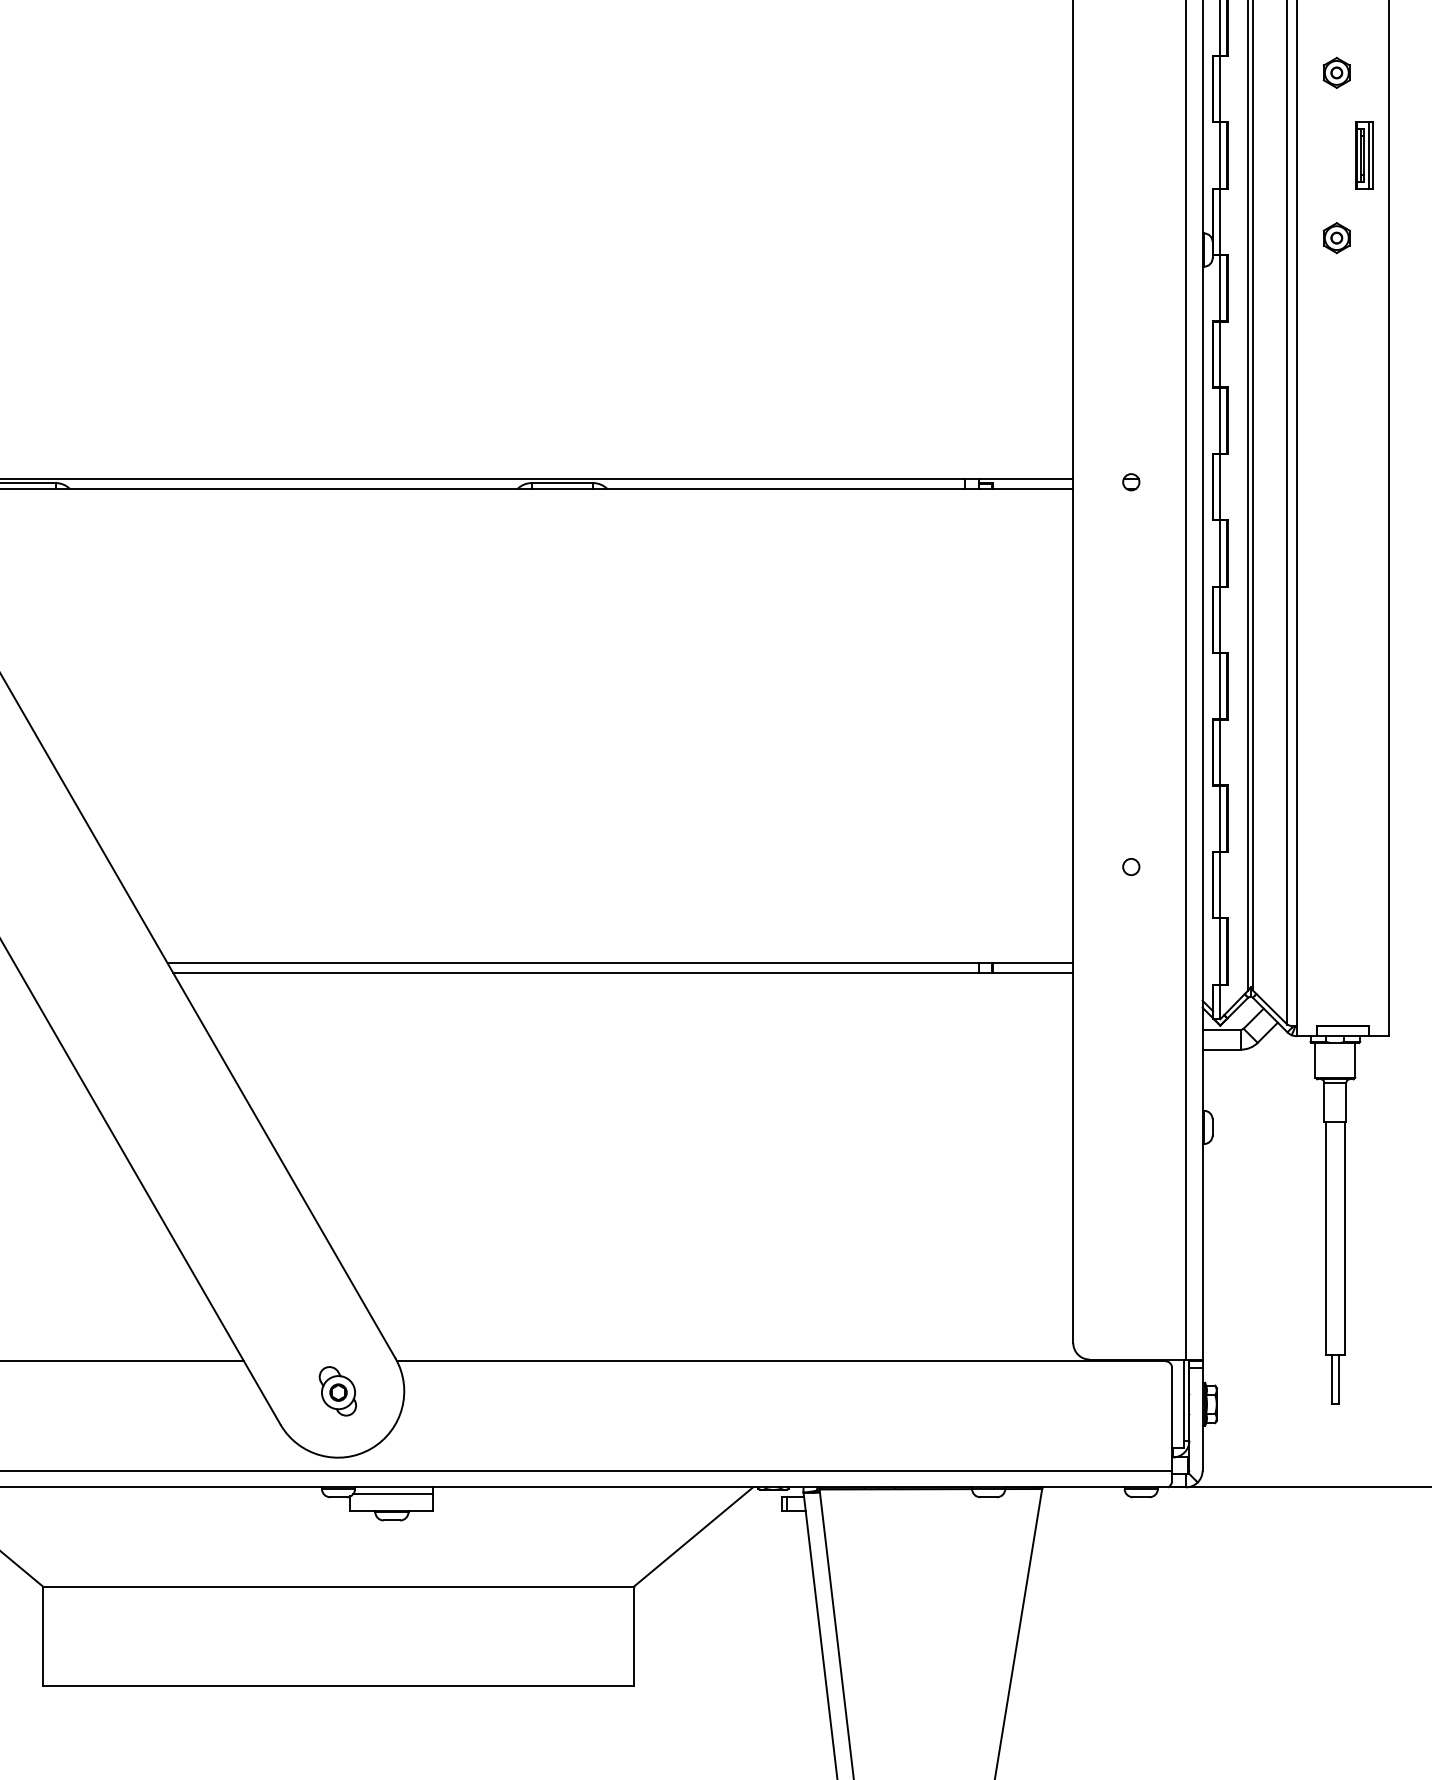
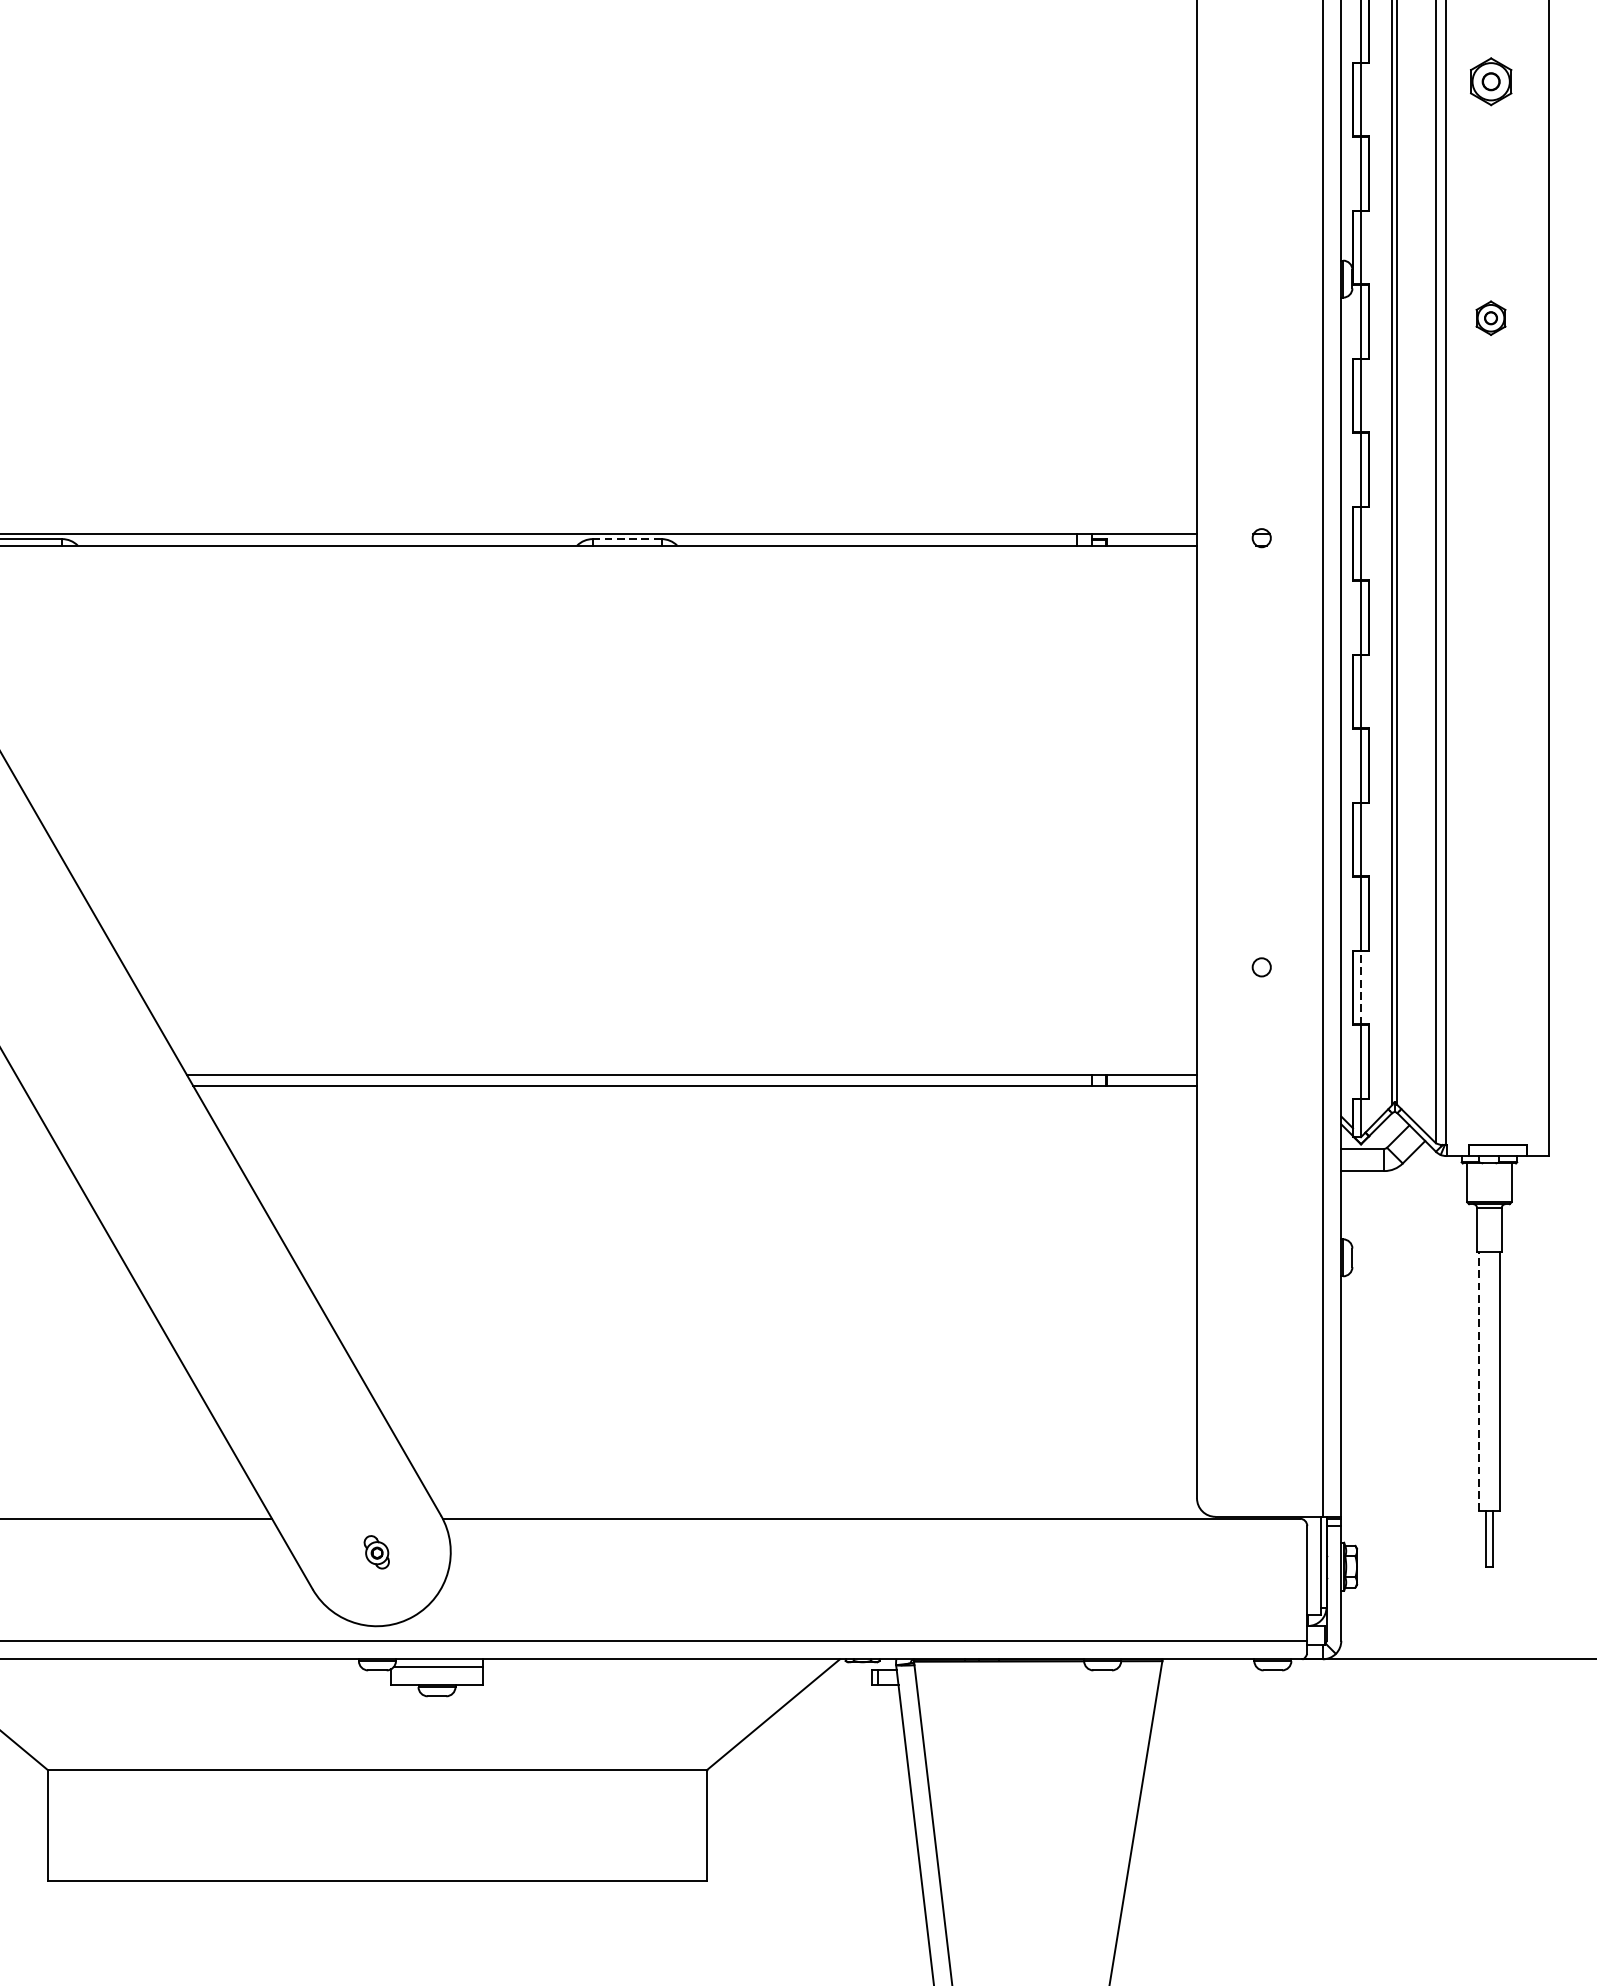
part: (1336, 72) -> (1490, 81), size x1.4
part: (1364, 155) -> (1521, 173), removed
part: (1336, 238) -> (1490, 318), moved
line: (562, 483) -> (627, 539), solid -> dashed
line: (1220, 885) -> (1361, 987), solid -> dashed
line: (1326, 1238) -> (1479, 1381), solid -> dashed
part: (337, 1391) -> (376, 1552), size x0.6

